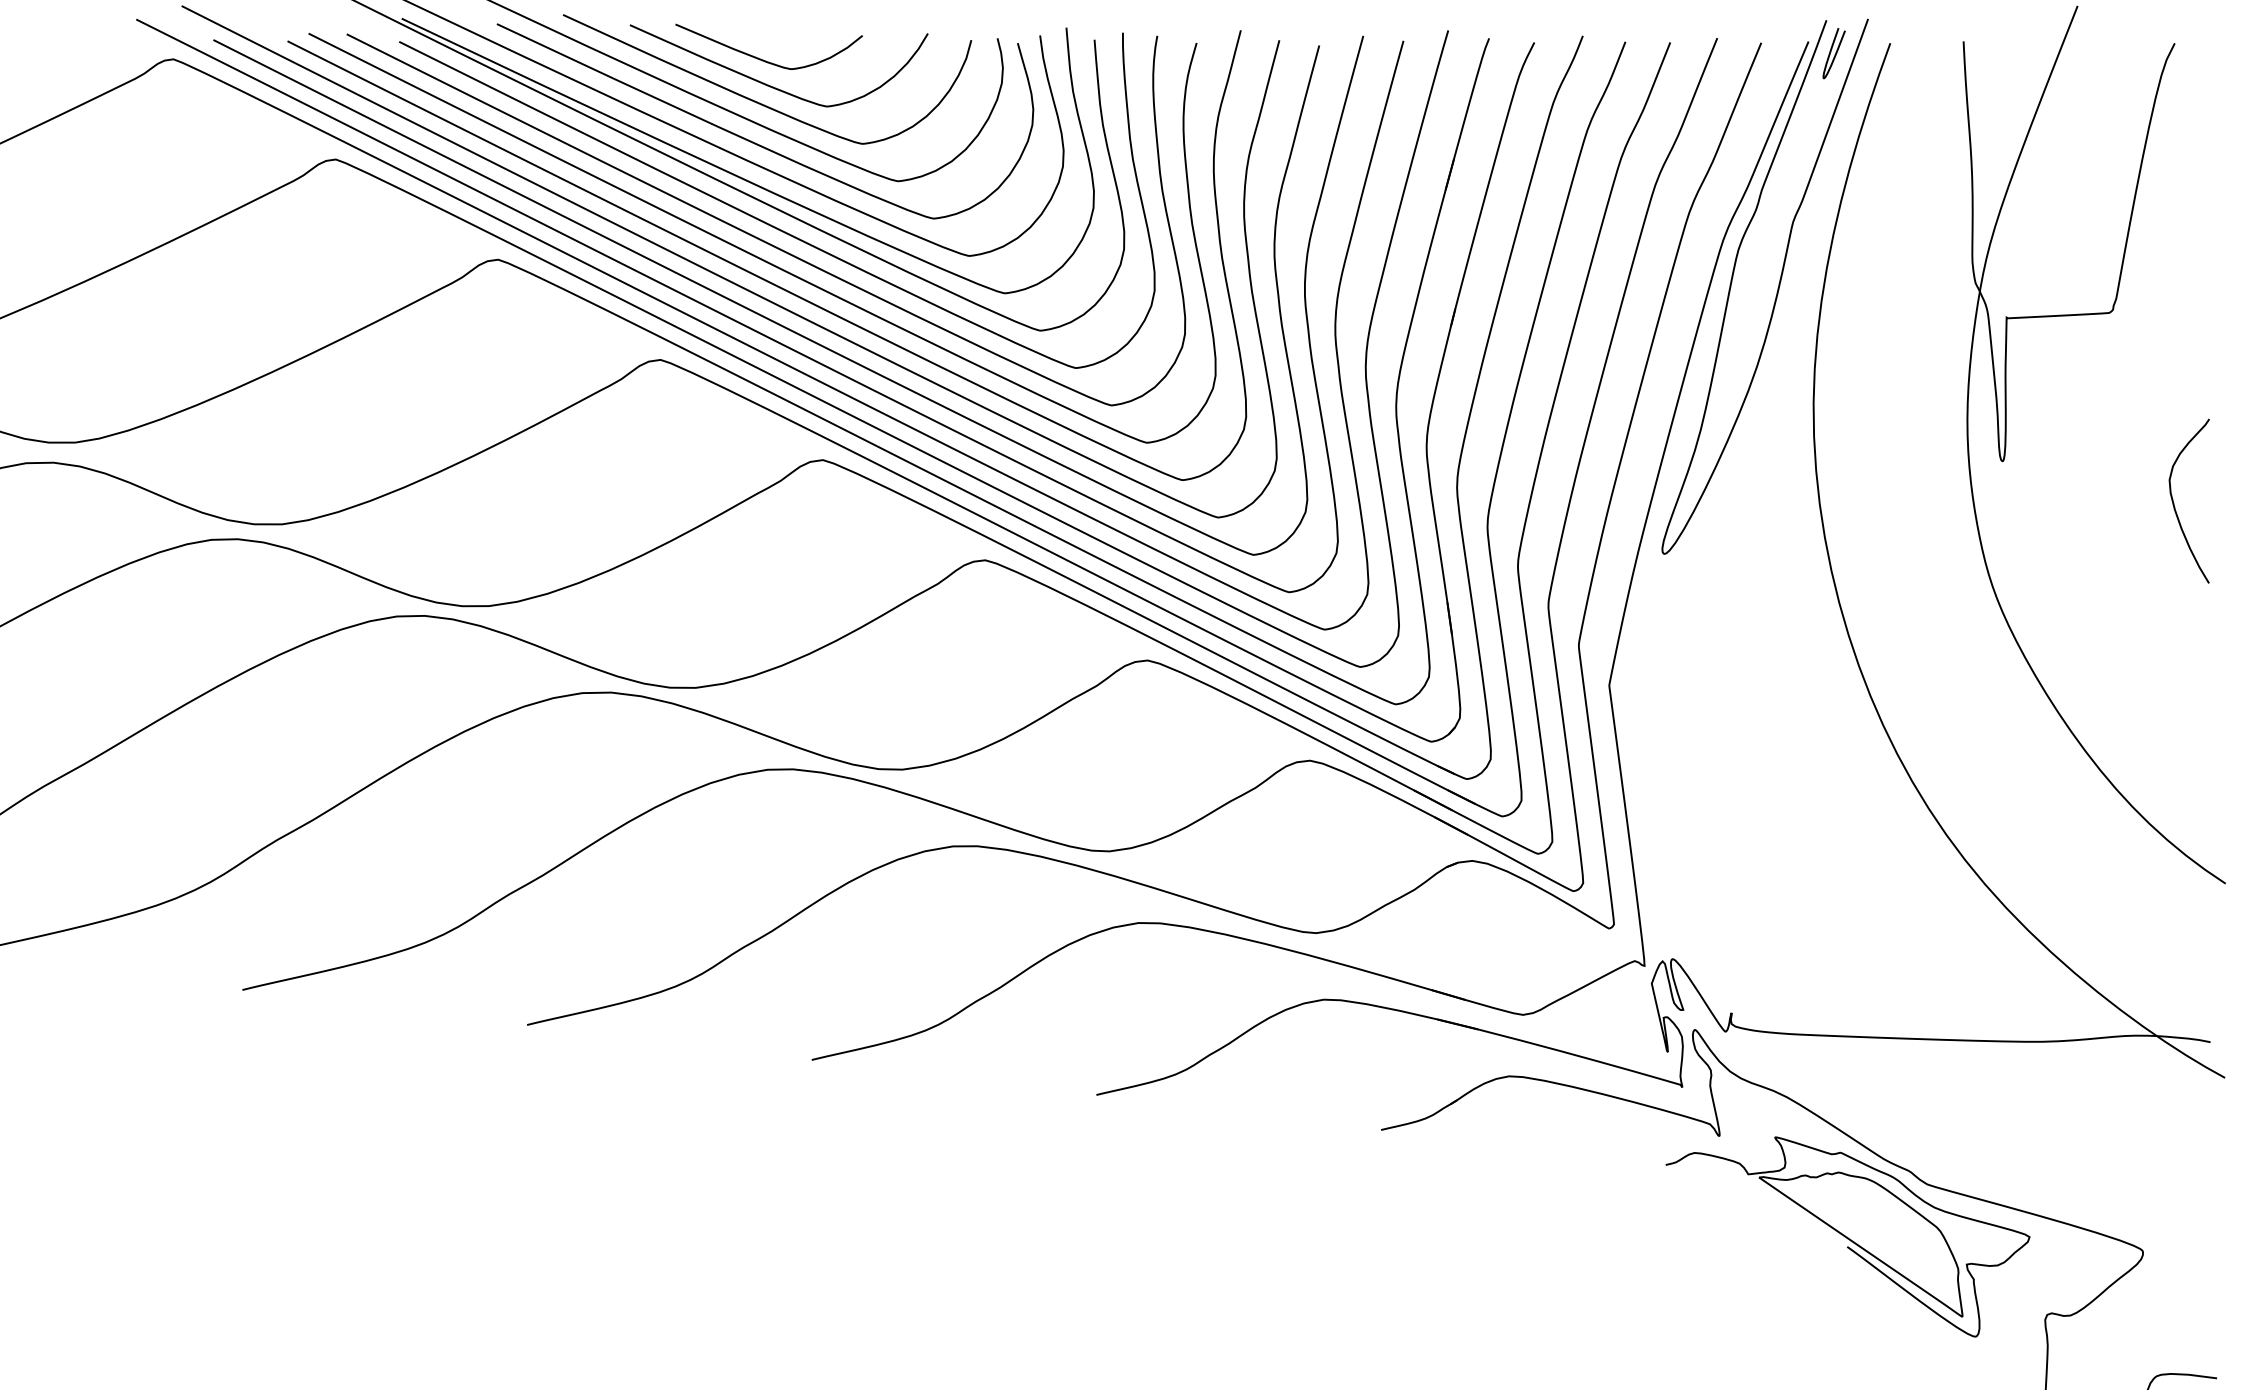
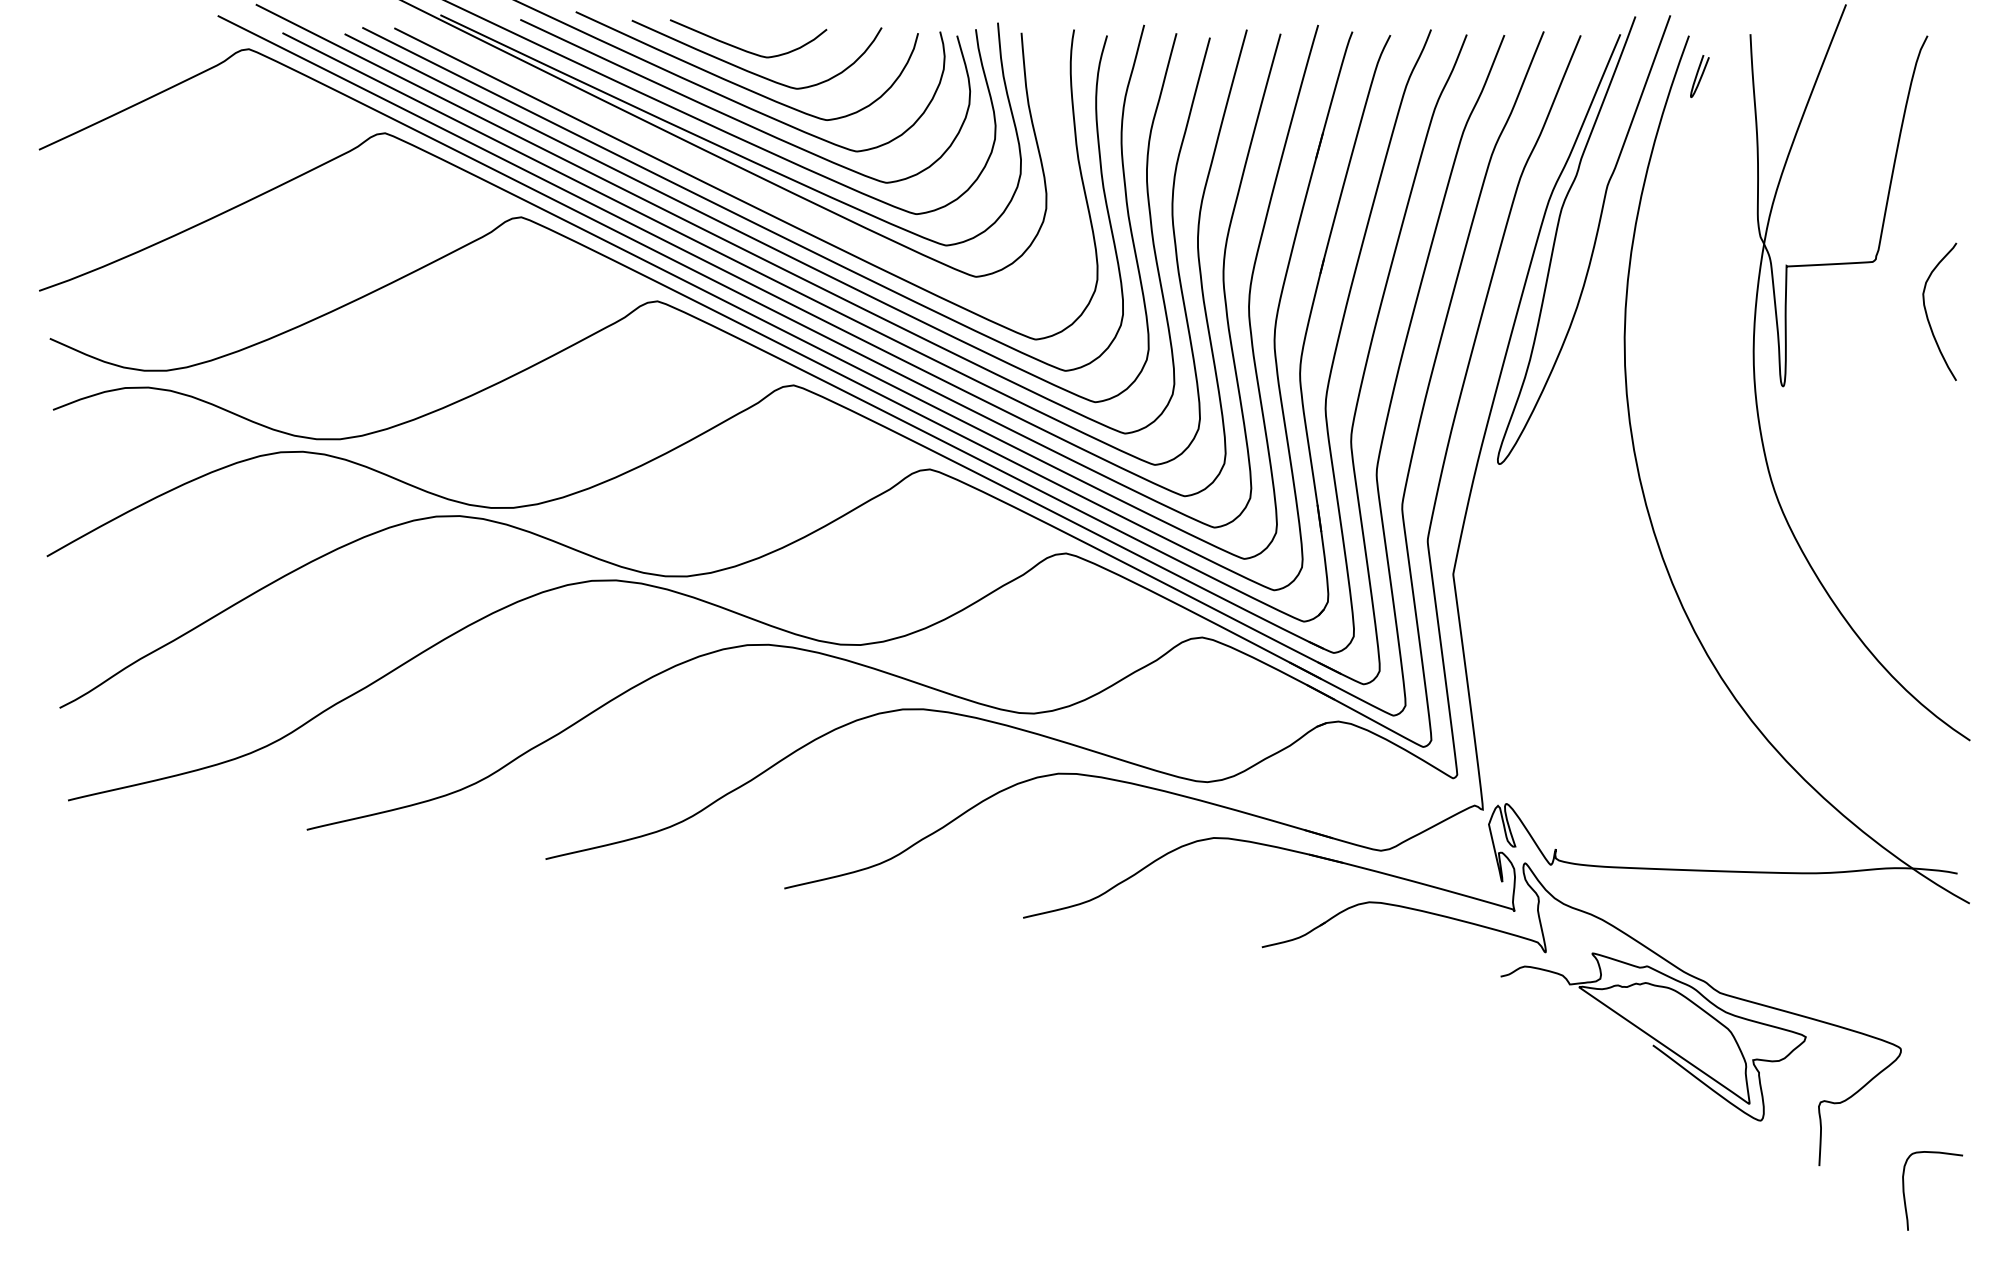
curve: (1834, 53) -> (1700, 76), moved
curve: (766, 221) -> (746, 185), removed
curve: (2174, 503) -> (1927, 313), moved

